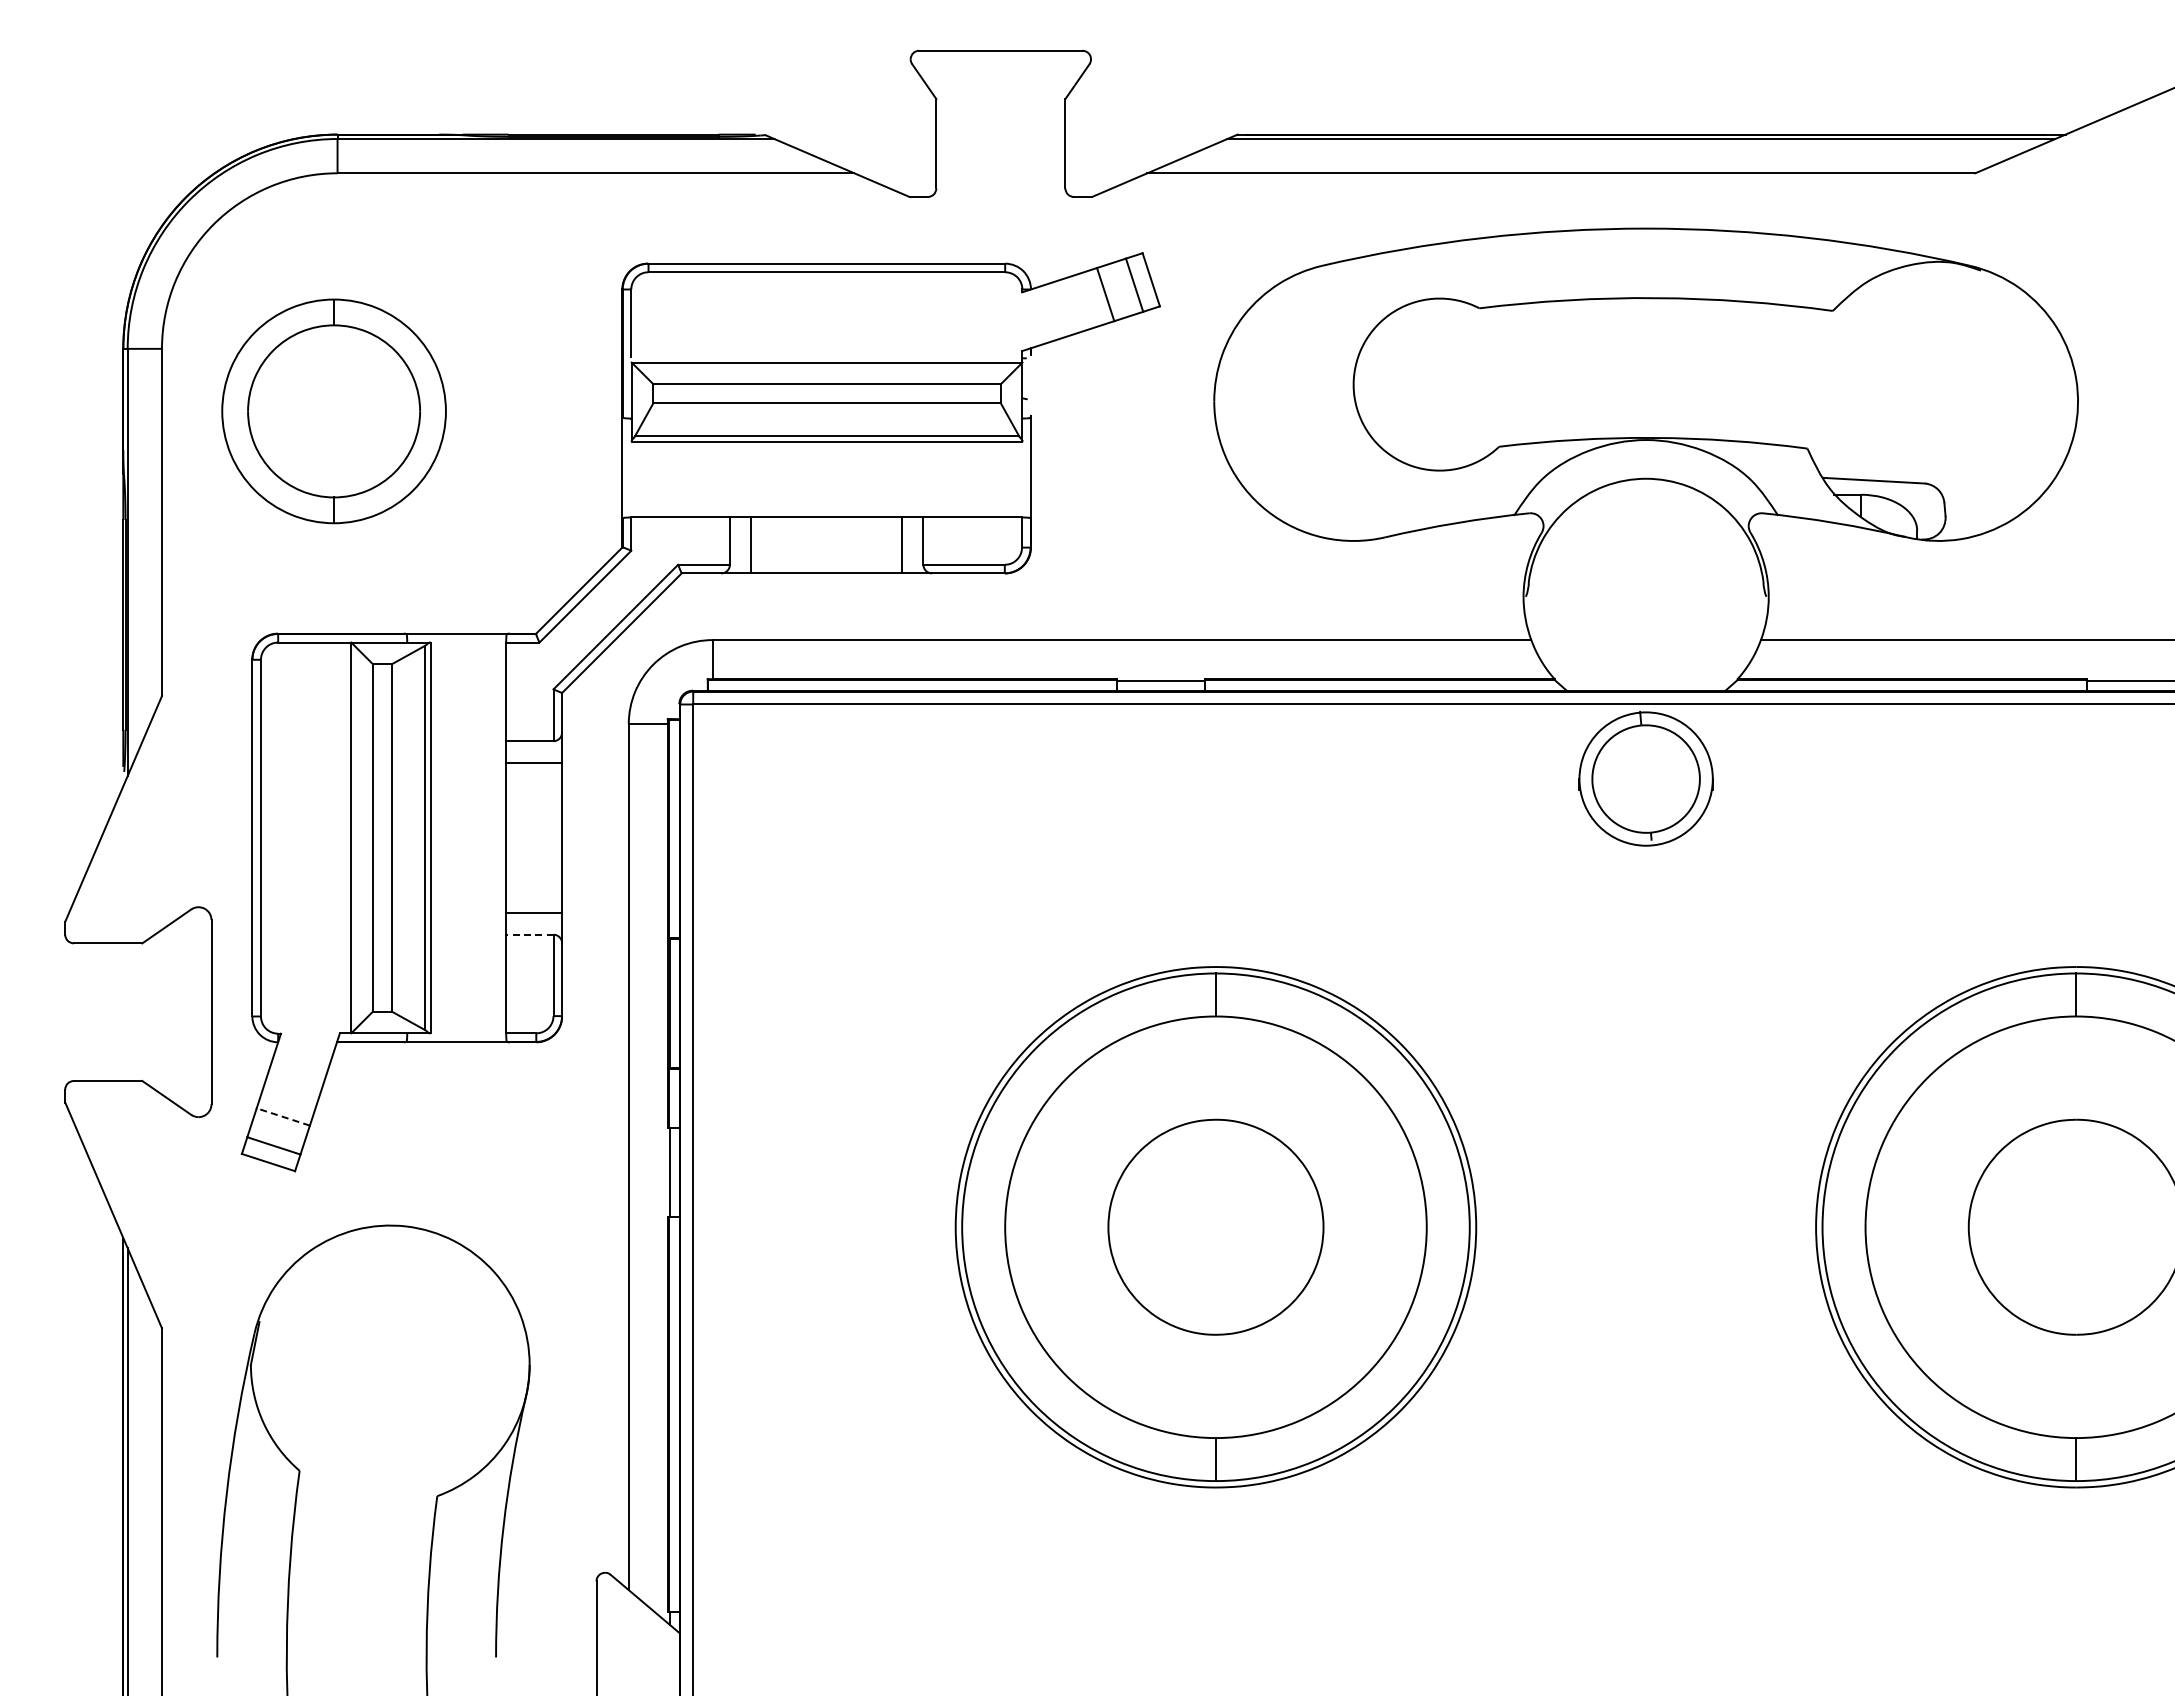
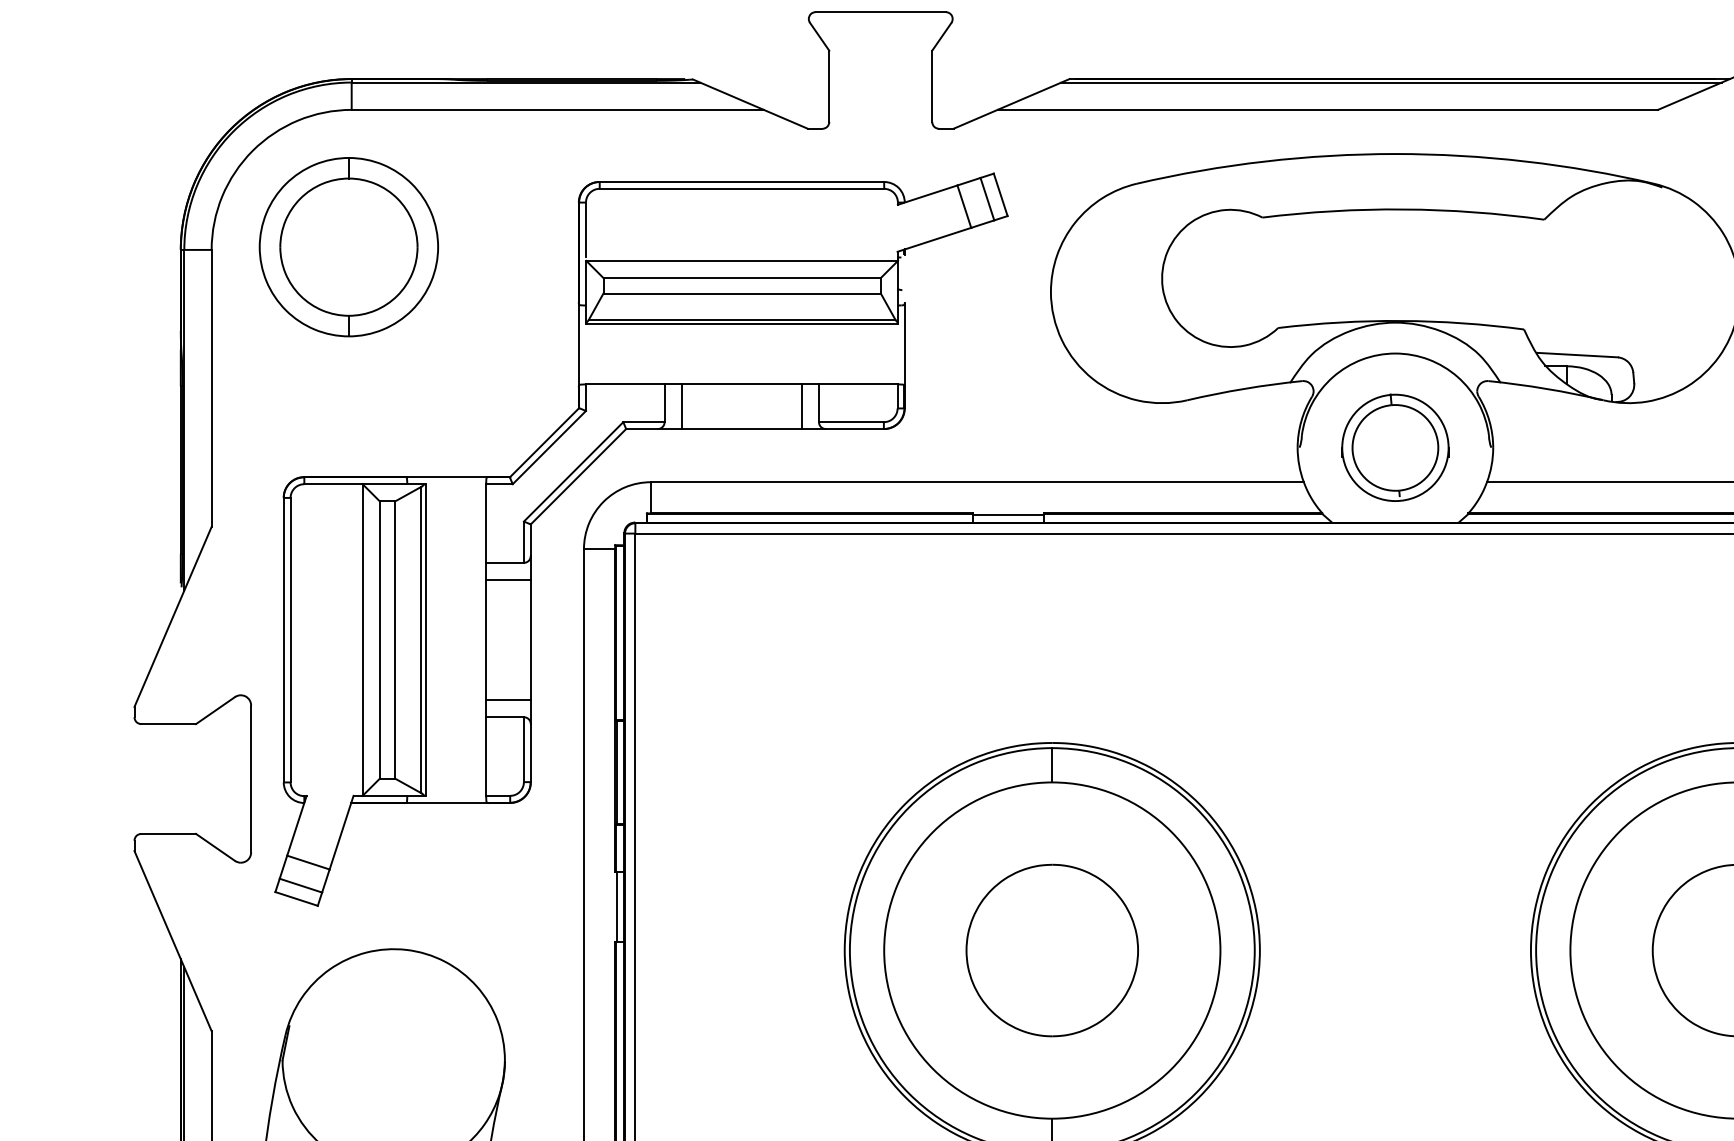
part: (333, 411) -> (348, 247), moved
part: (1645, 778) -> (1394, 447), moved
line: (529, 934) -> (504, 717), dashed -> solid
line: (283, 1116) -> (308, 862), dashed -> solid

